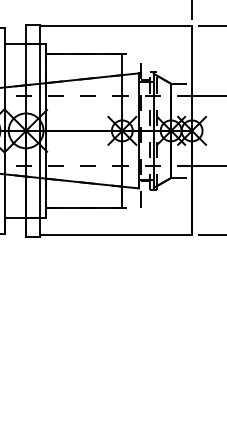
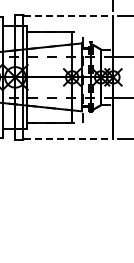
line: (116, 26) -> (68, 15), solid -> dashed
line: (116, 236) -> (68, 139), solid -> dashed

